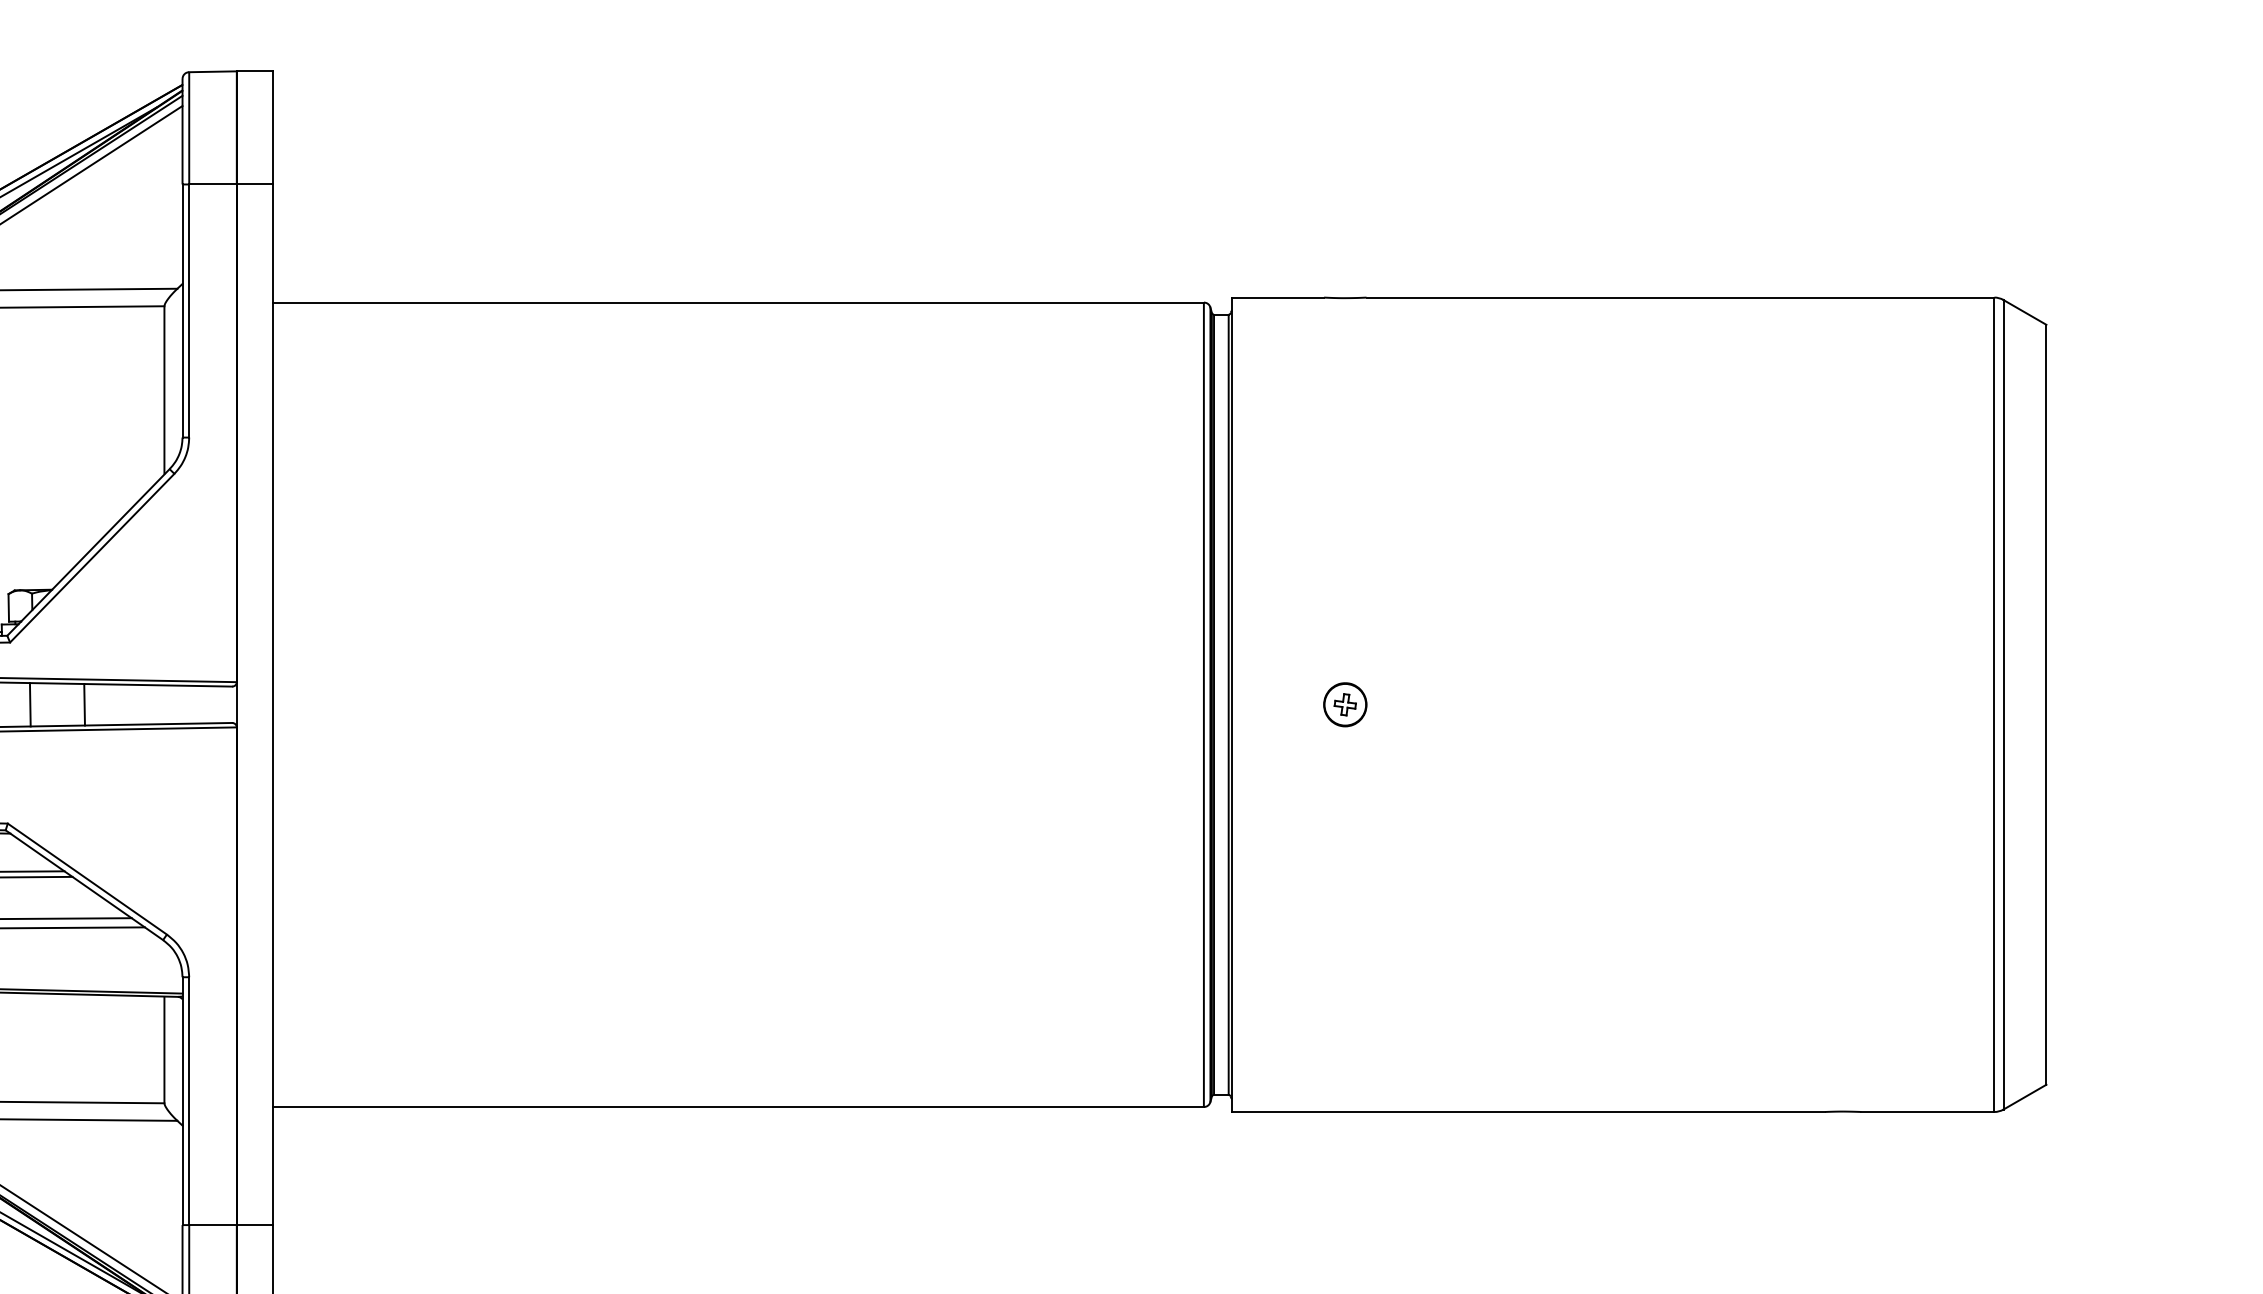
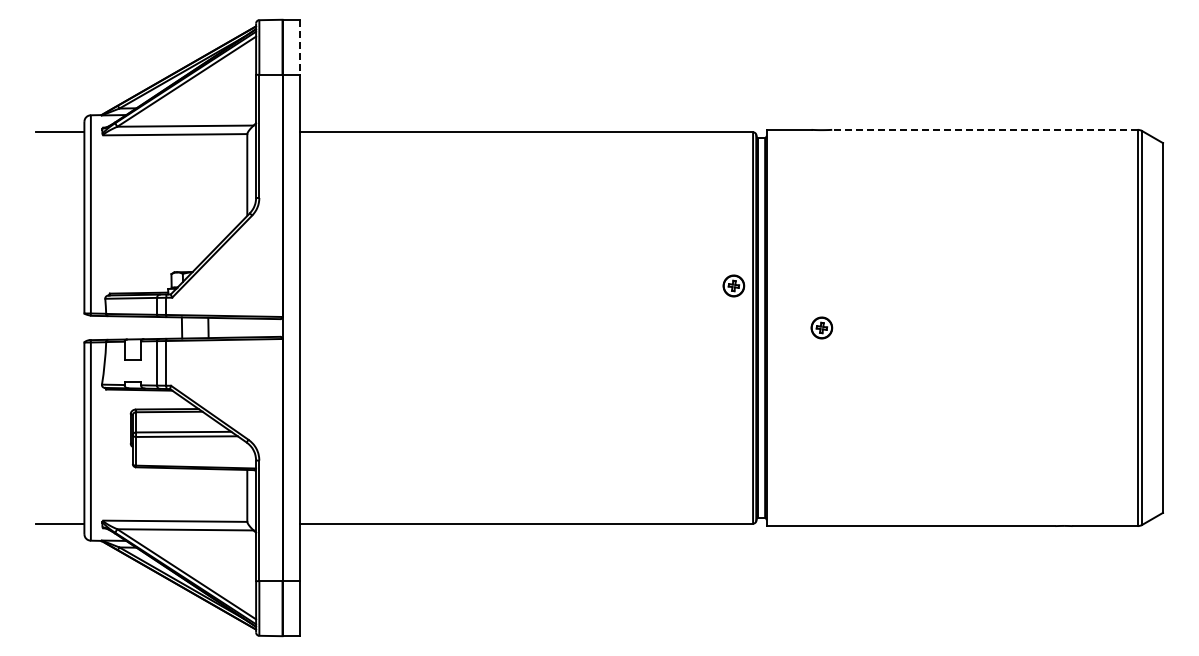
line: (273, 128) -> (300, 47), solid -> dashed
line: (1679, 296) -> (984, 129), solid -> dashed
part: (1163, 617) -> (733, 285), added

